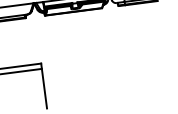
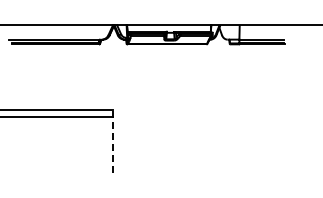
line: (44, 86) -> (113, 141), solid -> dashed

